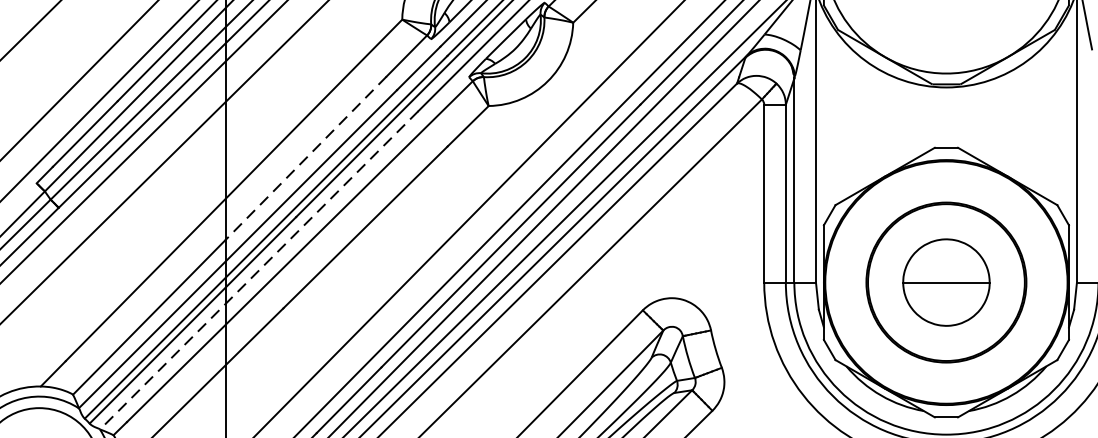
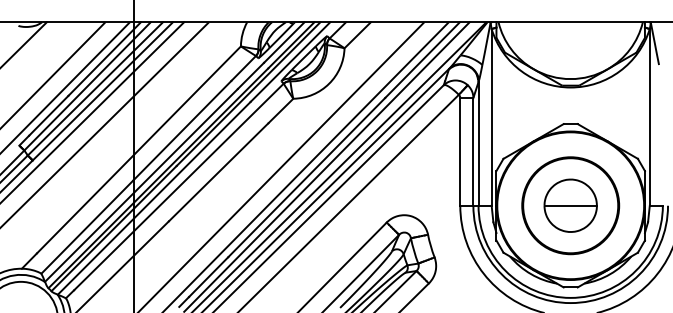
line: (305, 158) -> (182, 130), dashed -> solid
line: (258, 270) -> (153, 198), dashed -> solid

